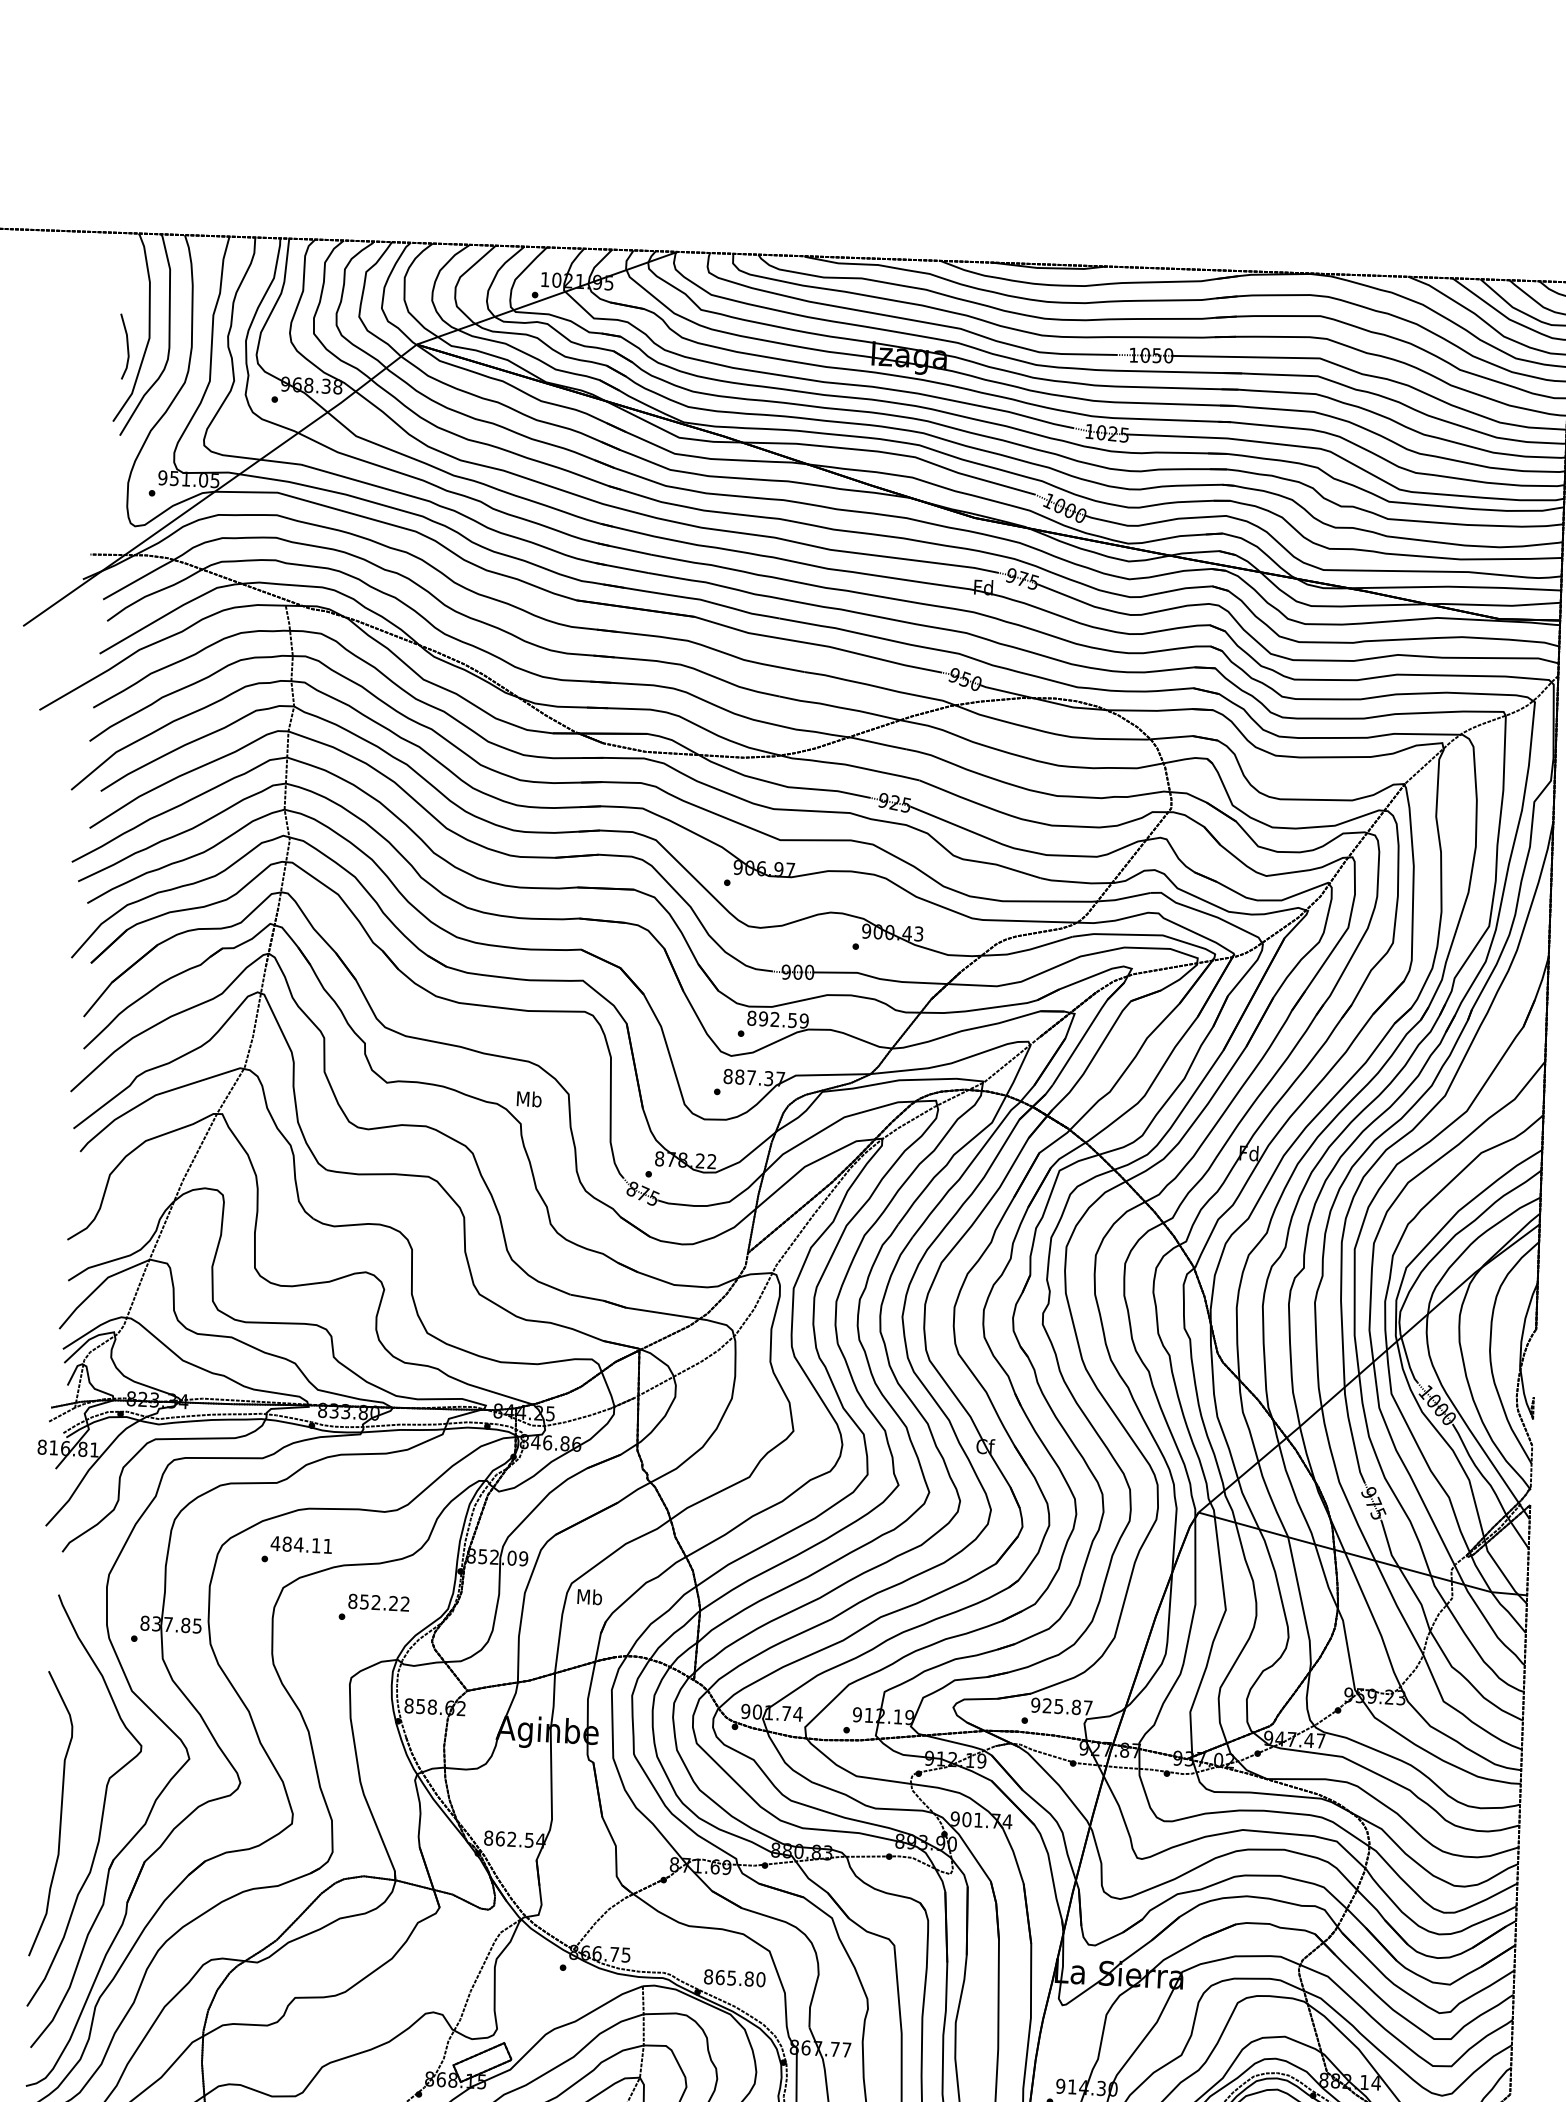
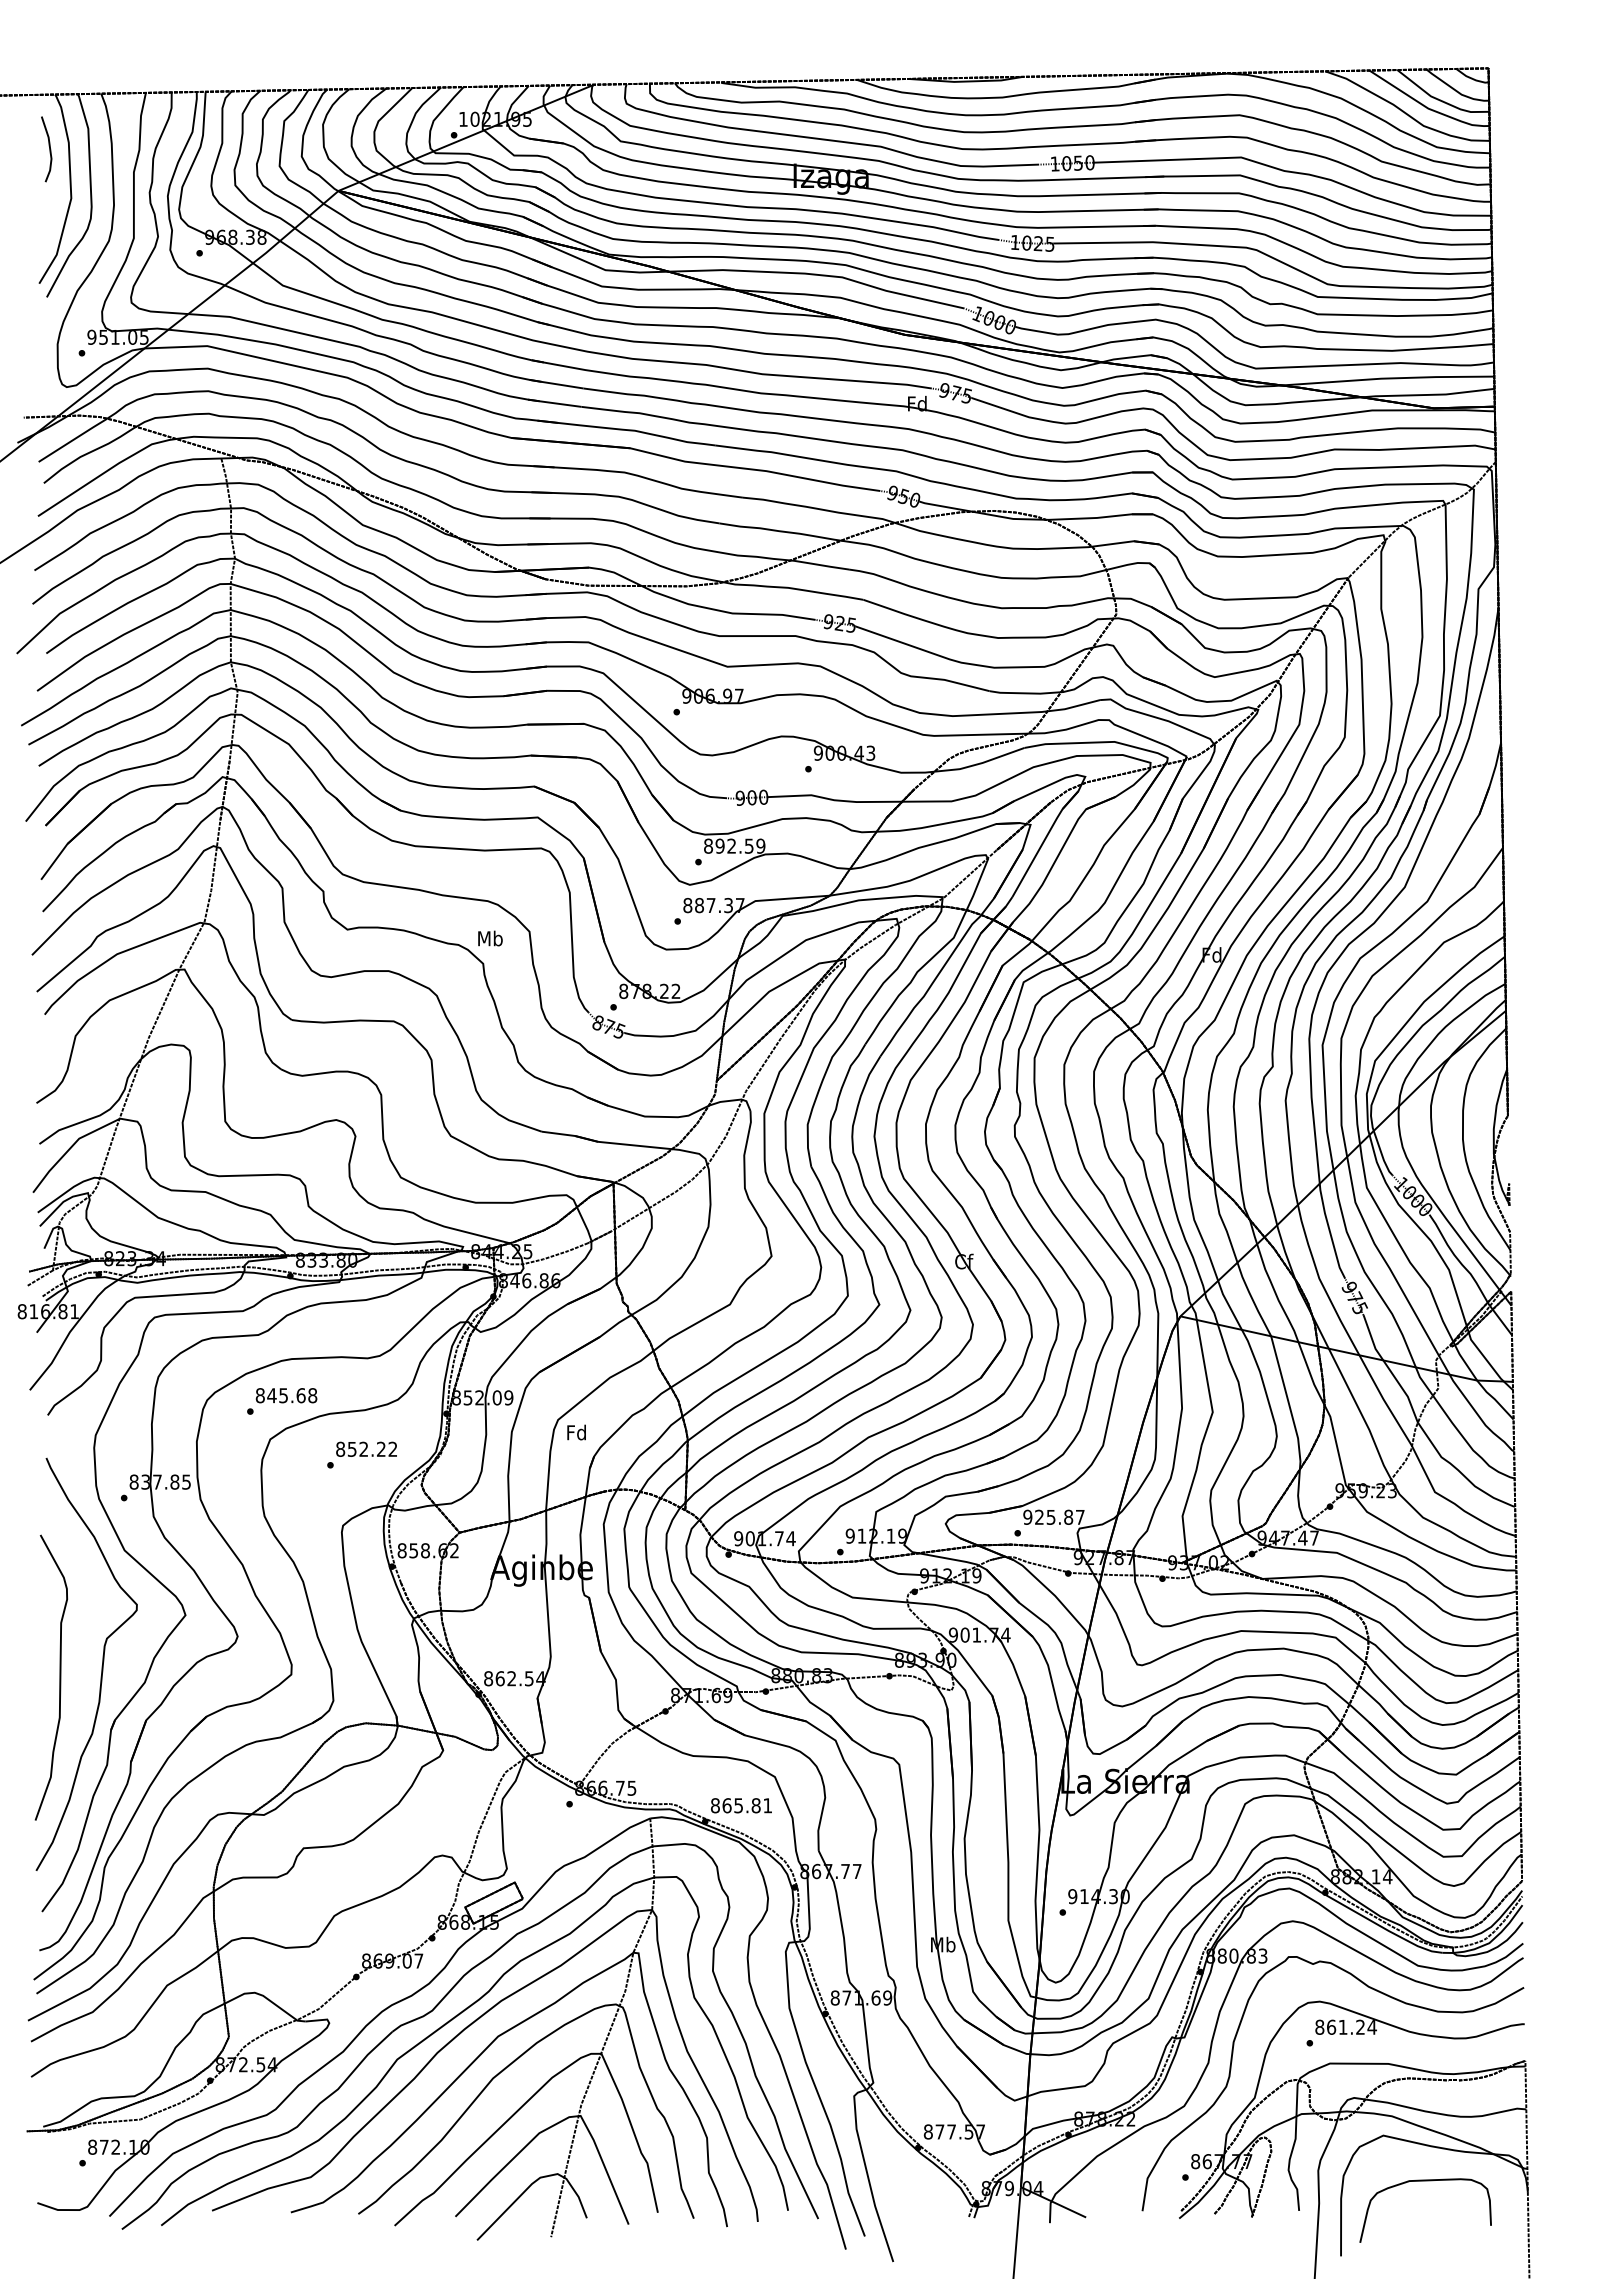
line: (127, 347) -> (49, 149), moved
text: (301, 1544) -> (286, 1395), 484.11 -> 845.68
text: (589, 1596) -> (576, 1432), Mb -> Fd
text: (760, 1979) -> (767, 1805), 865.80 -> 865.81

